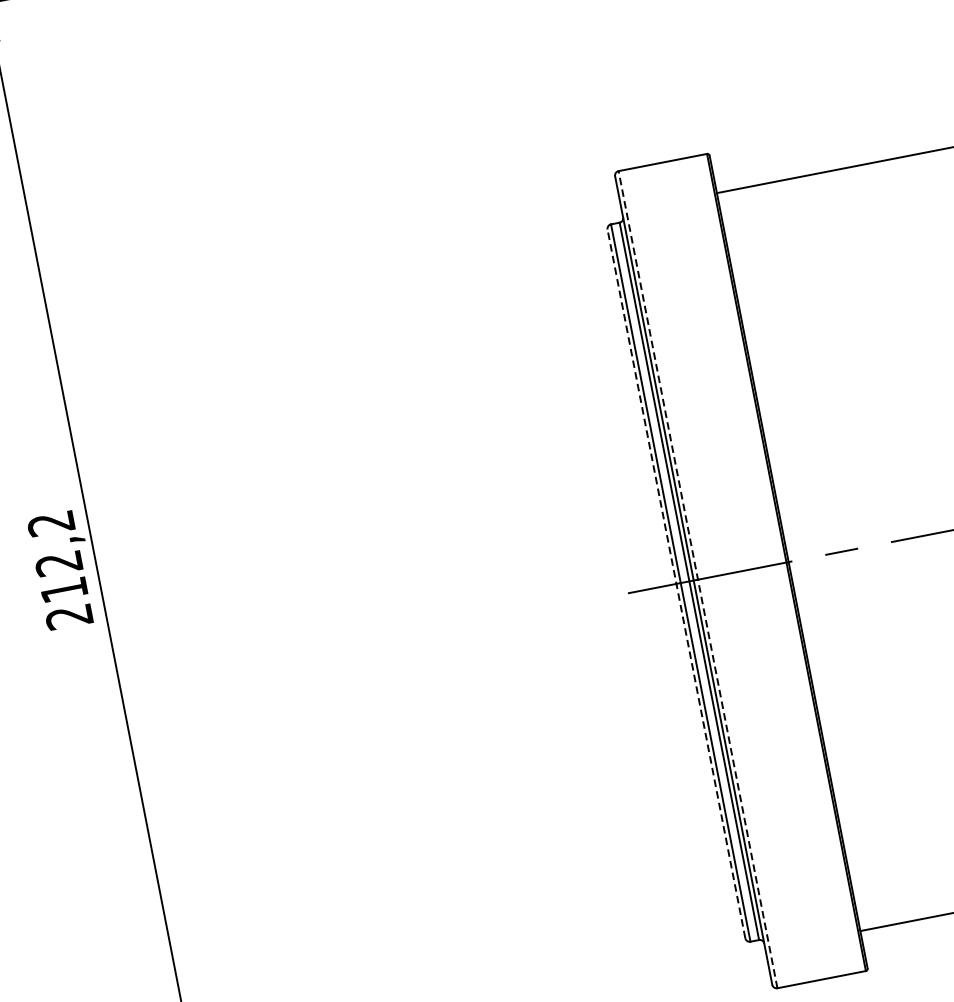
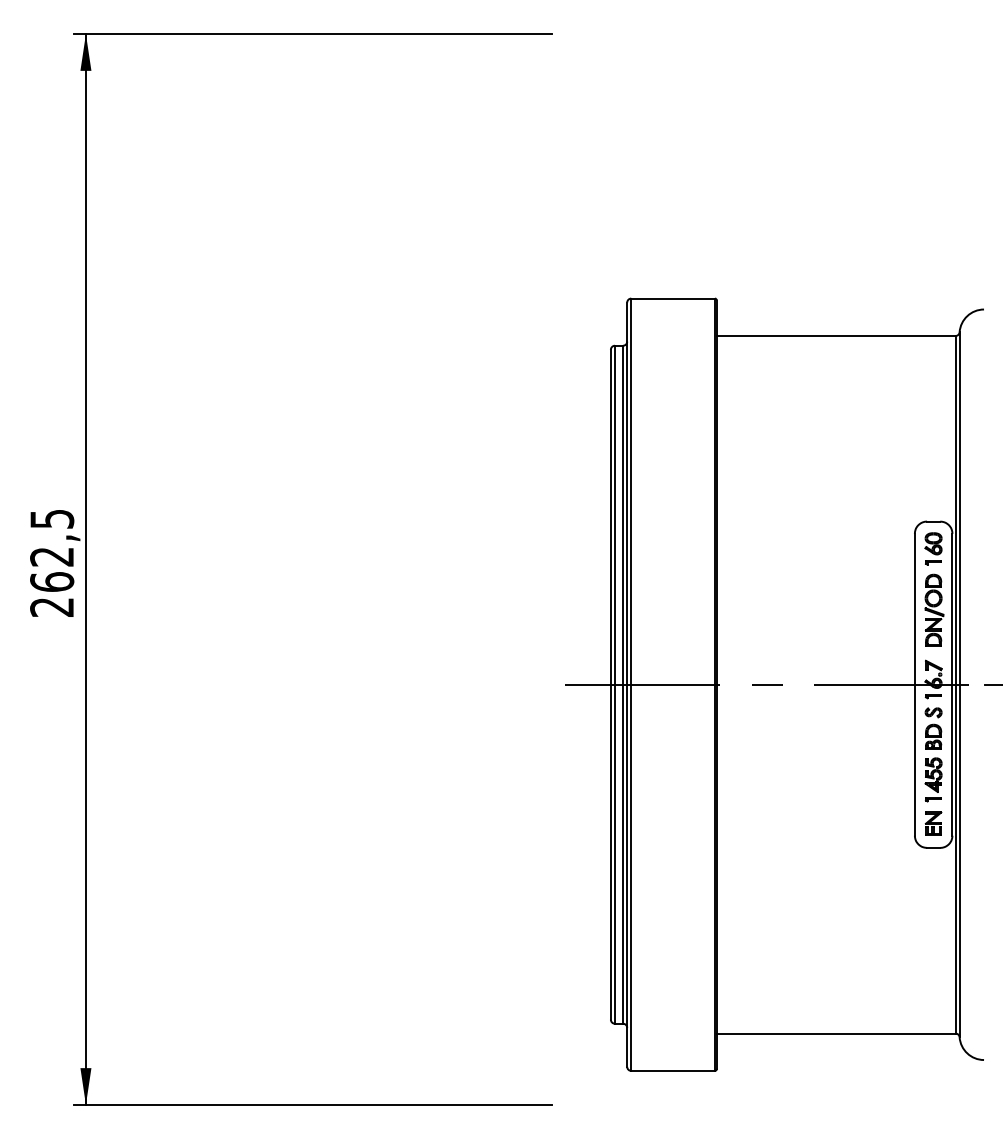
text: (58, 556) -> (52, 550), 212,2 -> 262,5
line: (698, 579) -> (631, 684), dashed -> solid
line: (675, 583) -> (610, 684), dashed -> solid

